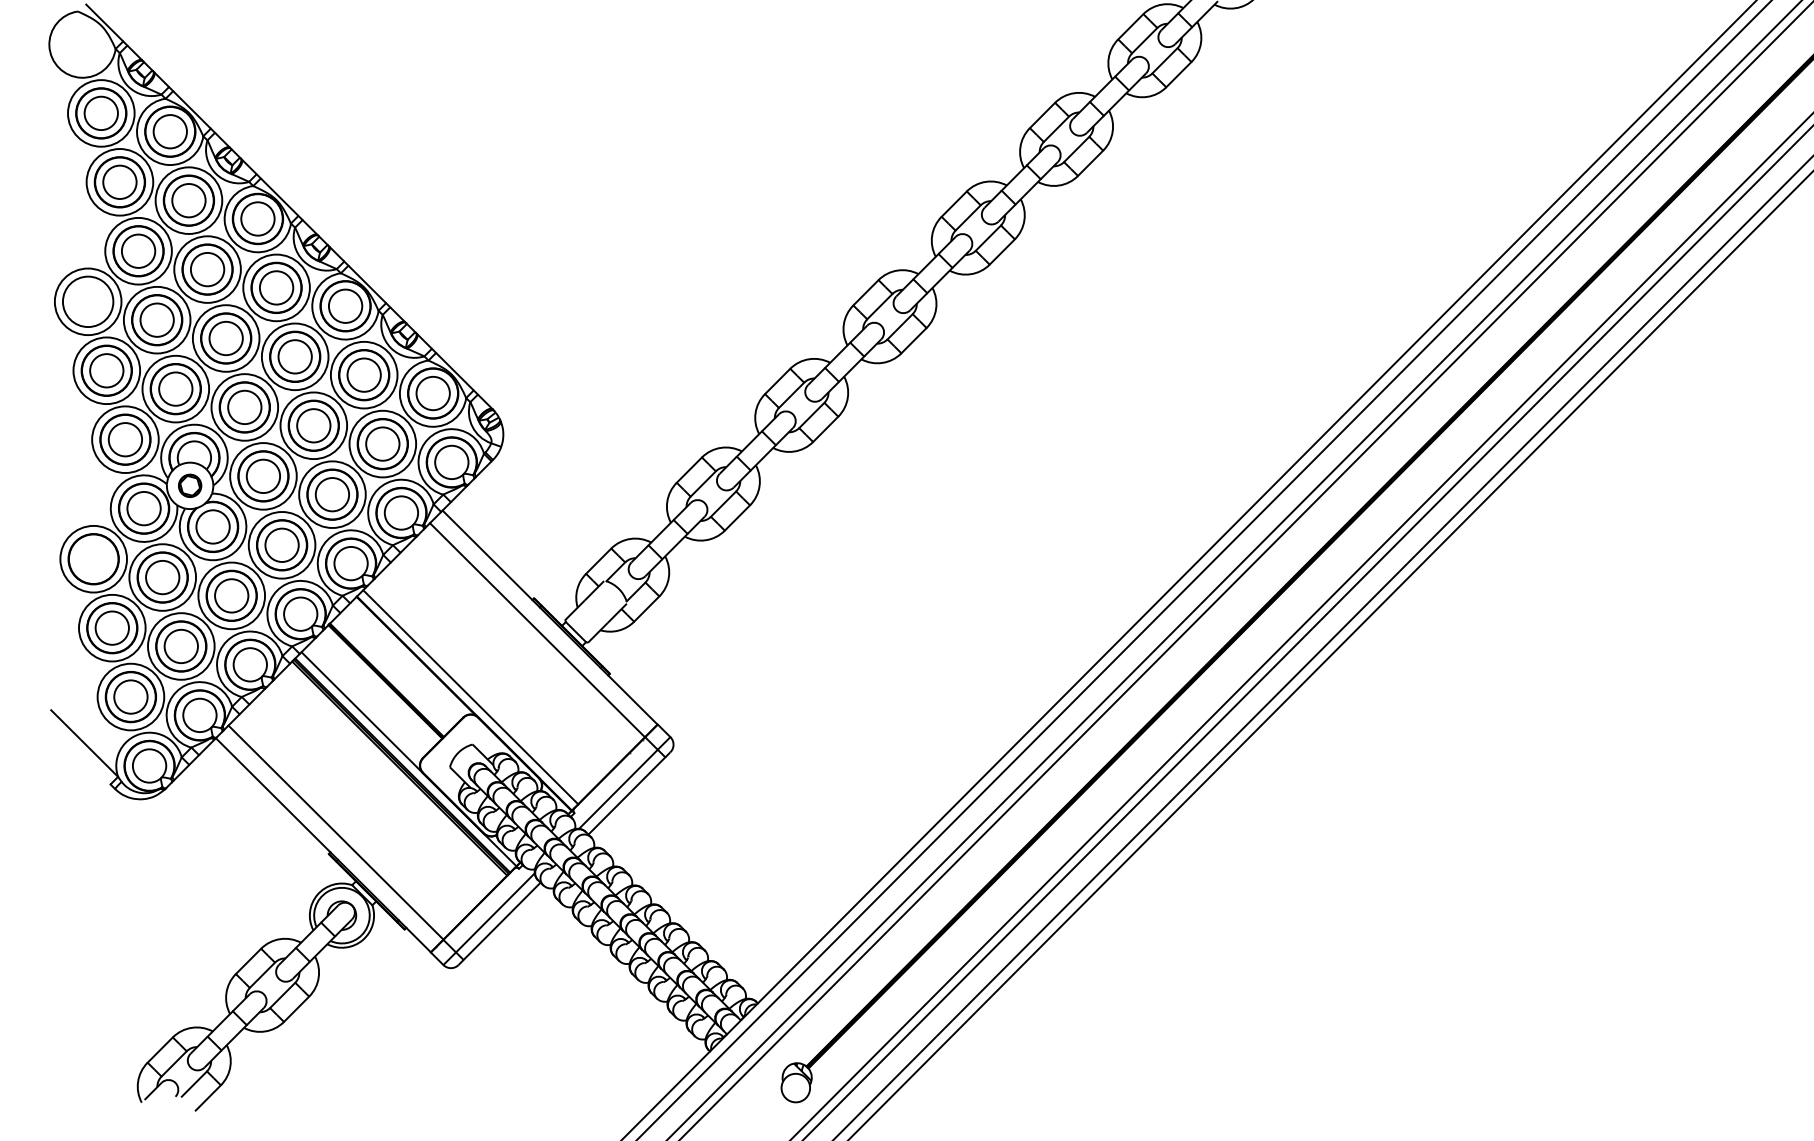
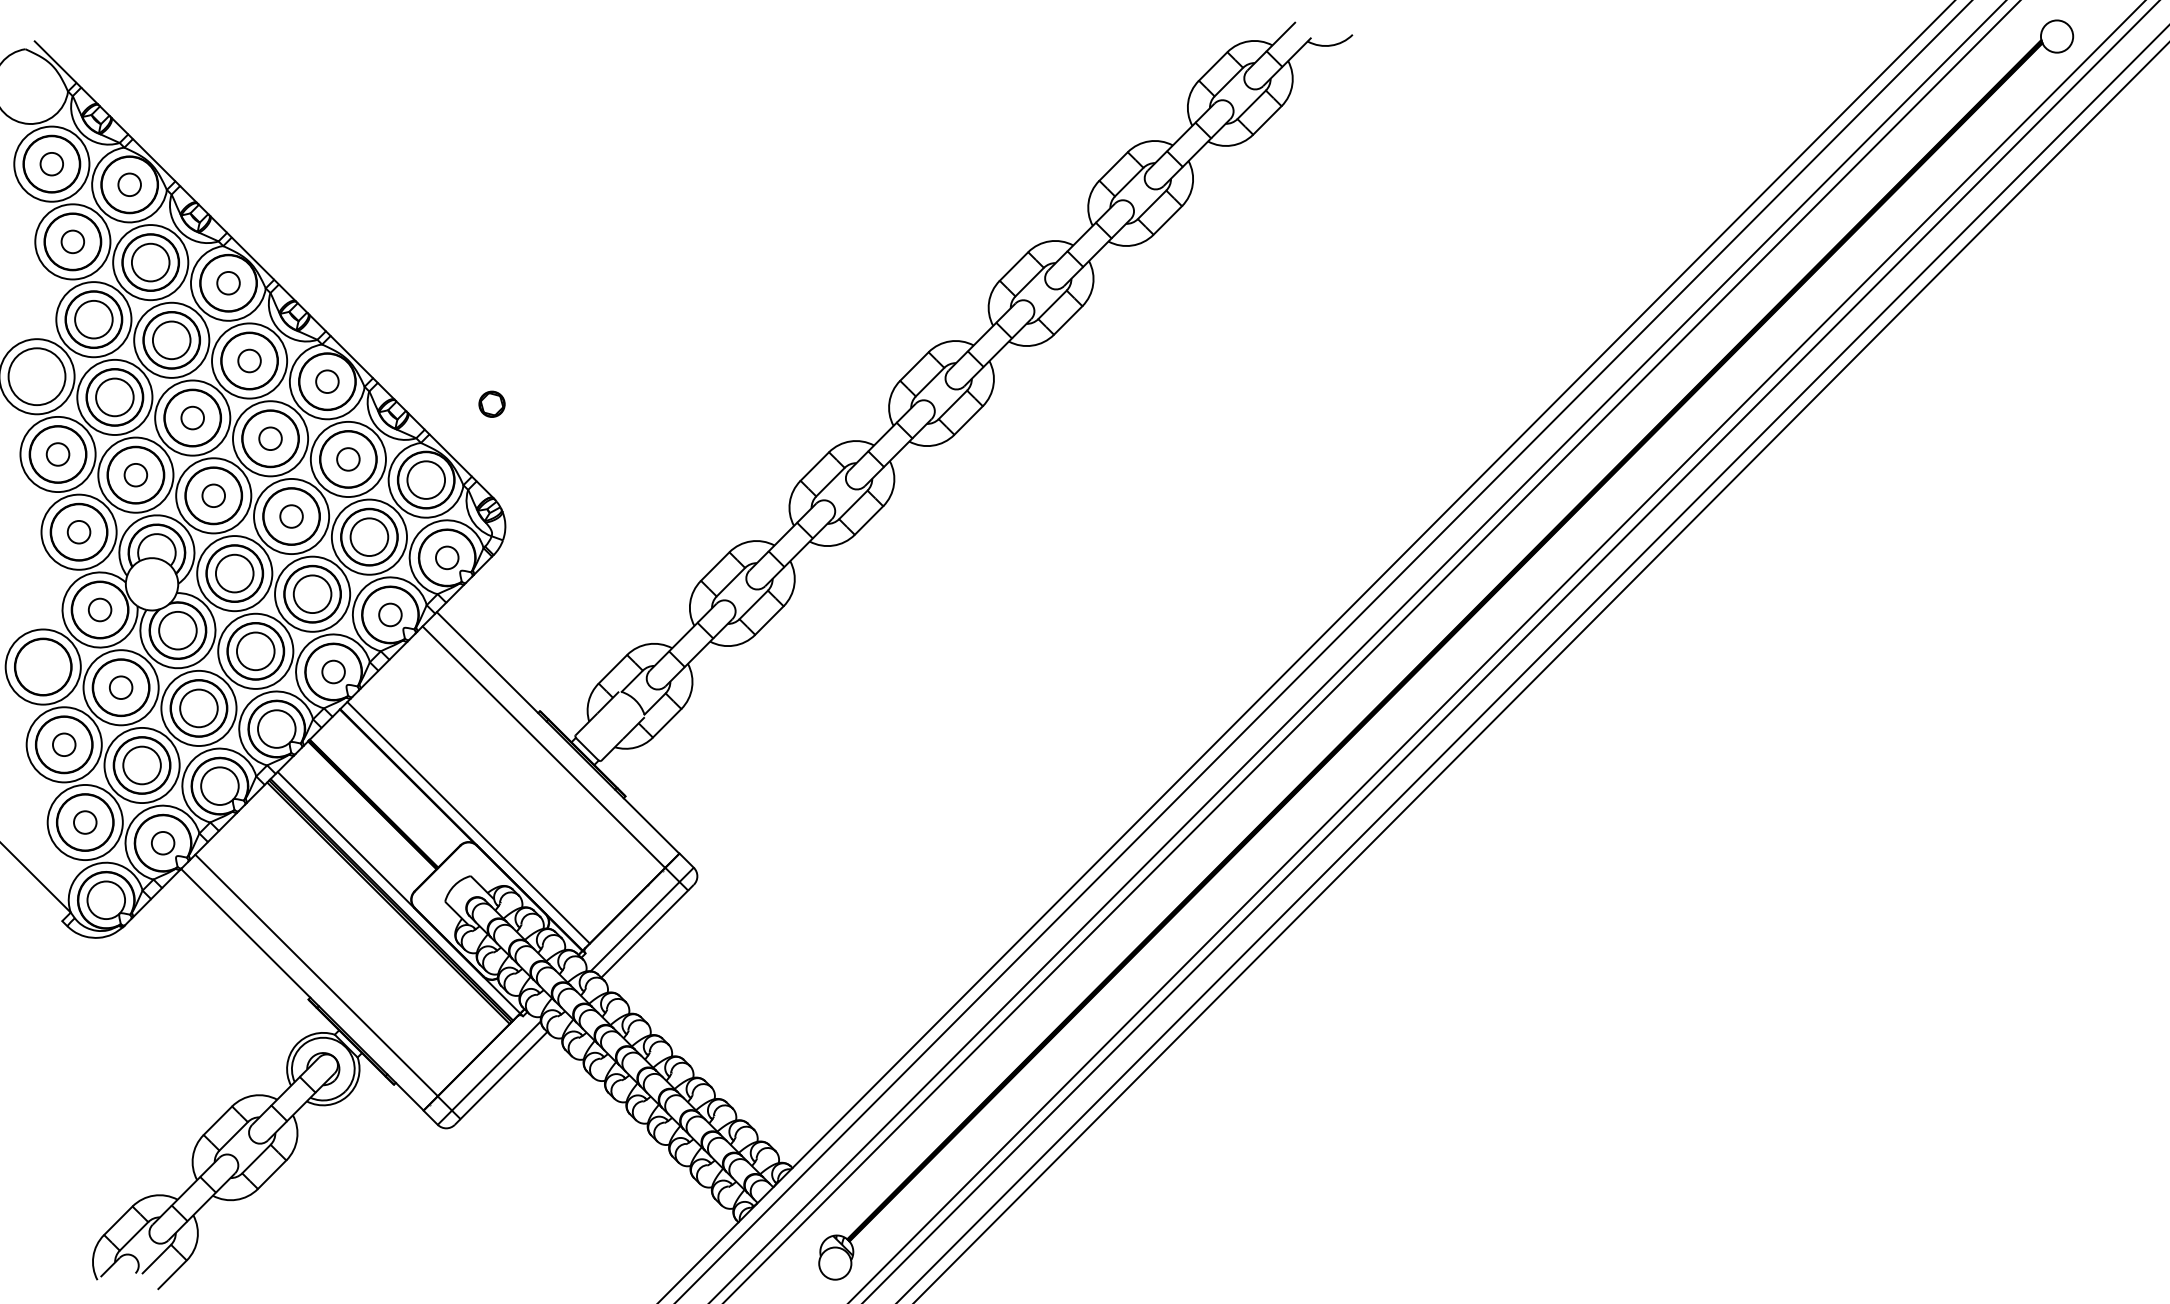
circle: (100, 112) -> (51, 163), size x0.6
circle: (170, 131) -> (129, 184), size x0.6
circle: (119, 181) -> (72, 241), size x0.6
circle: (257, 219) -> (228, 283), size x0.6
circle: (276, 287) -> (249, 360), size x0.6
circle: (345, 306) -> (327, 381), size x0.6
circle: (225, 337) -> (192, 417), size x0.6
circle: (295, 356) -> (270, 438), size x0.6
circle: (106, 370) -> (57, 454), size x0.6
circle: (364, 375) -> (348, 459), size x0.6
circle: (175, 388) -> (135, 474), size x0.6
circle: (244, 407) -> (213, 495), size x0.6
circle: (313, 425) -> (291, 516), size x0.6
circle: (124, 439) -> (78, 532), size x0.6
circle: (452, 462) -> (447, 557), size x0.6
part: (189, 485) -> (491, 403), moved
circle: (143, 508) -> (99, 609), size x0.6
circle: (401, 512) -> (390, 614), size x0.6
circle: (350, 563) -> (333, 671), size x0.6
circle: (162, 577) -> (120, 687), size x0.6
circle: (112, 627) -> (64, 744), size x0.6
circle: (131, 697) -> (85, 822), size x0.6
circle: (199, 715) -> (162, 843), size x0.6

